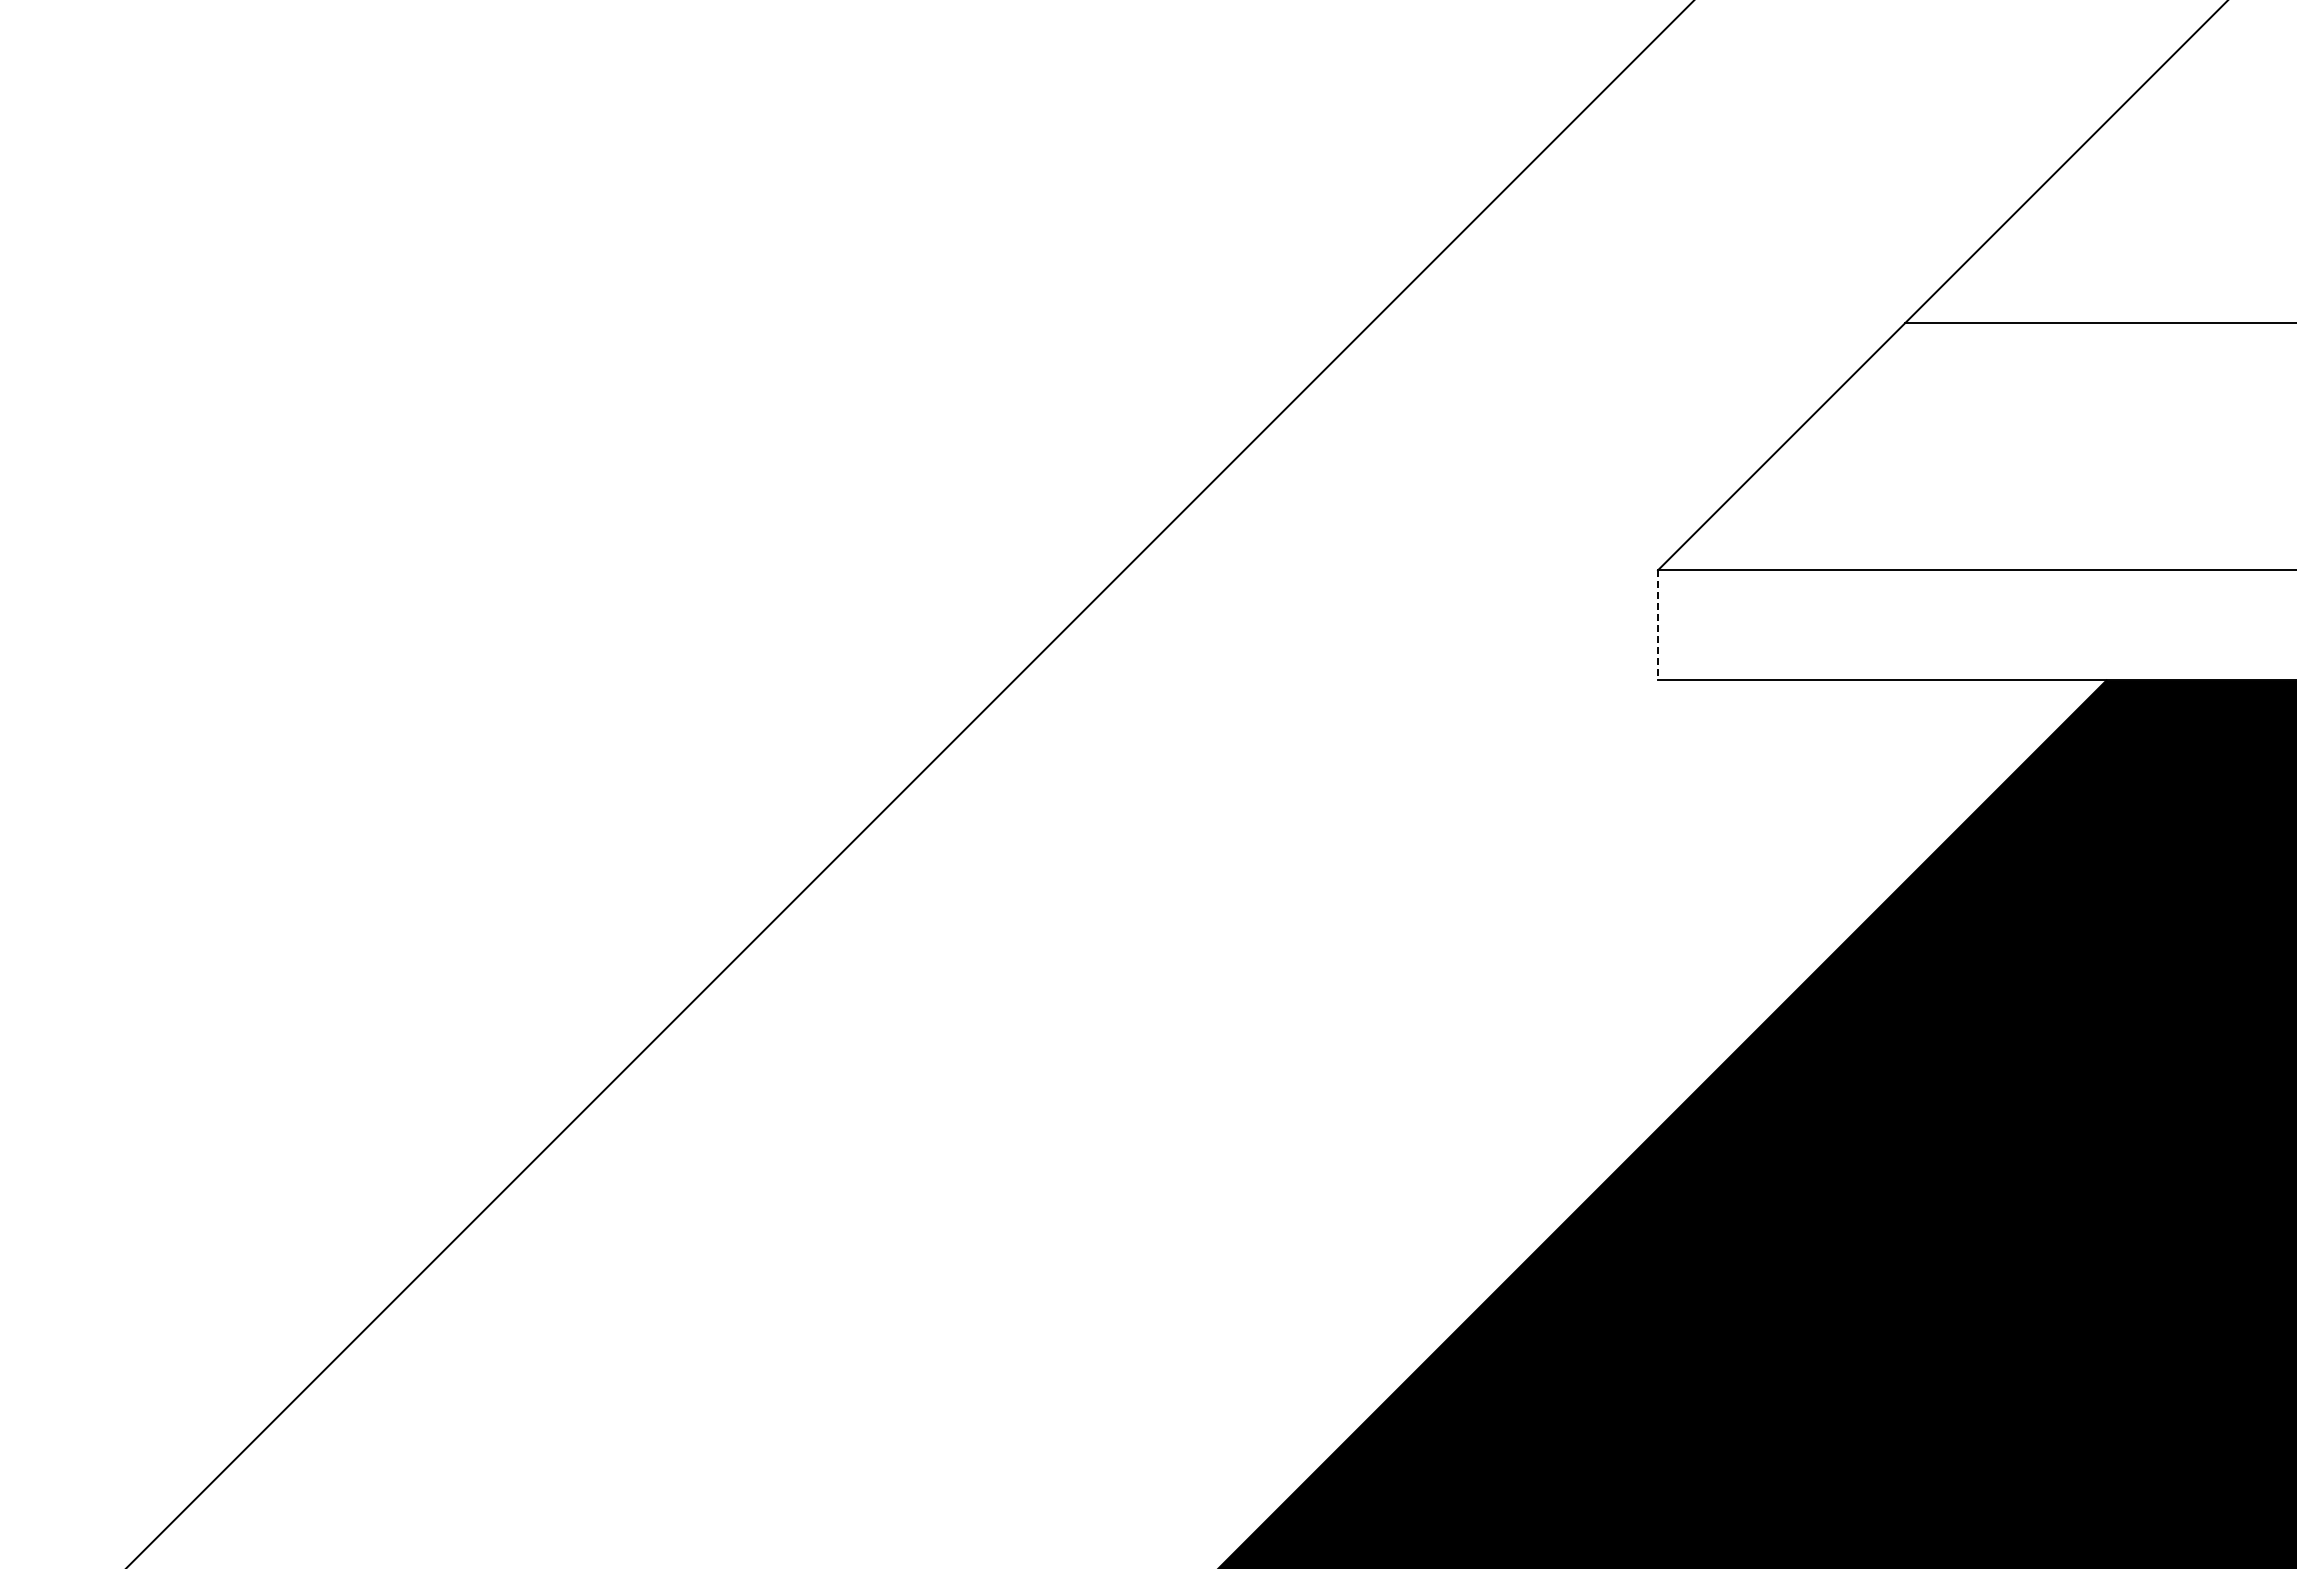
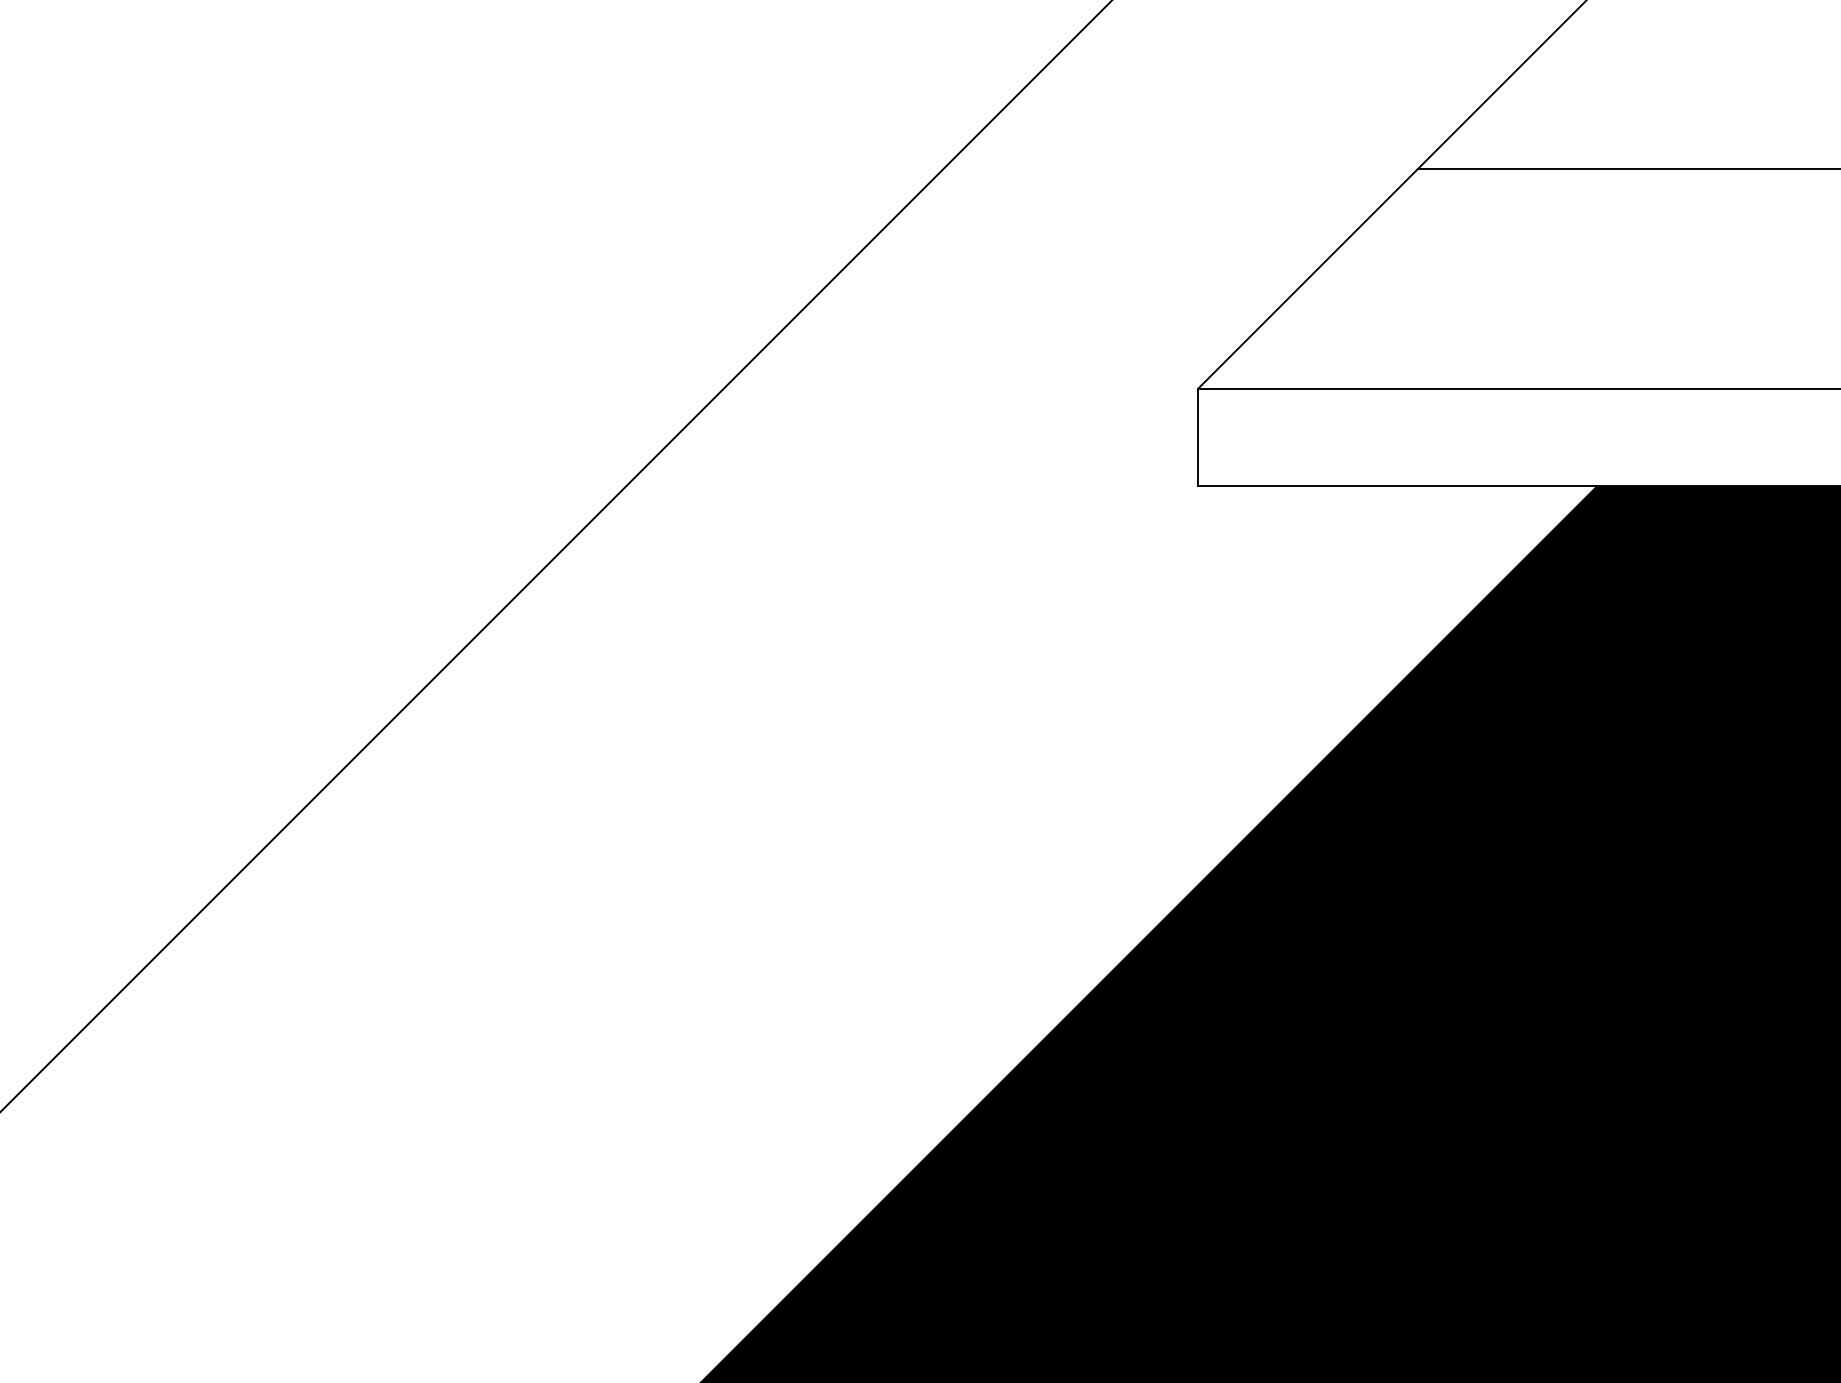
line: (1658, 625) -> (1198, 437), dashed -> solid

